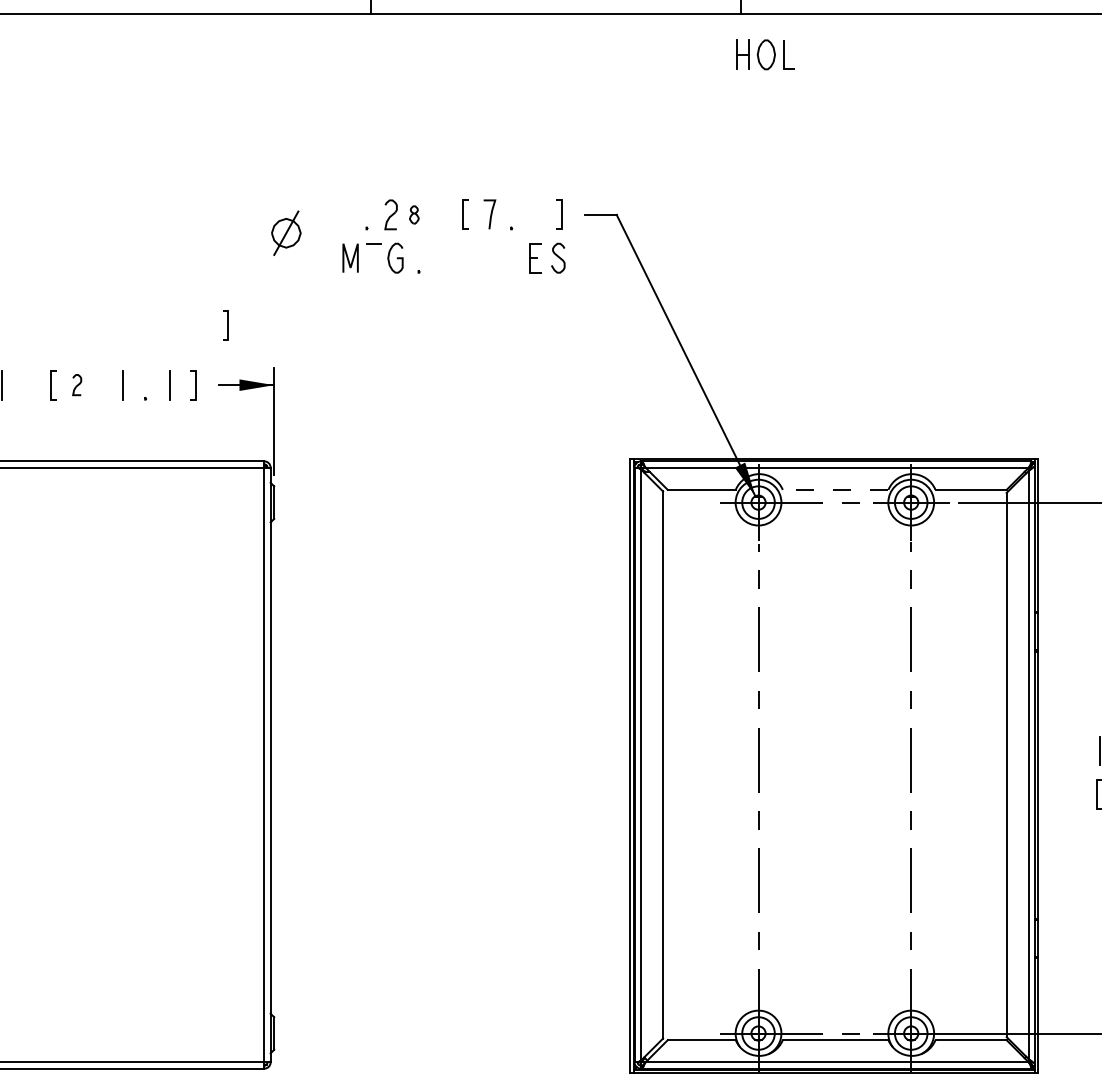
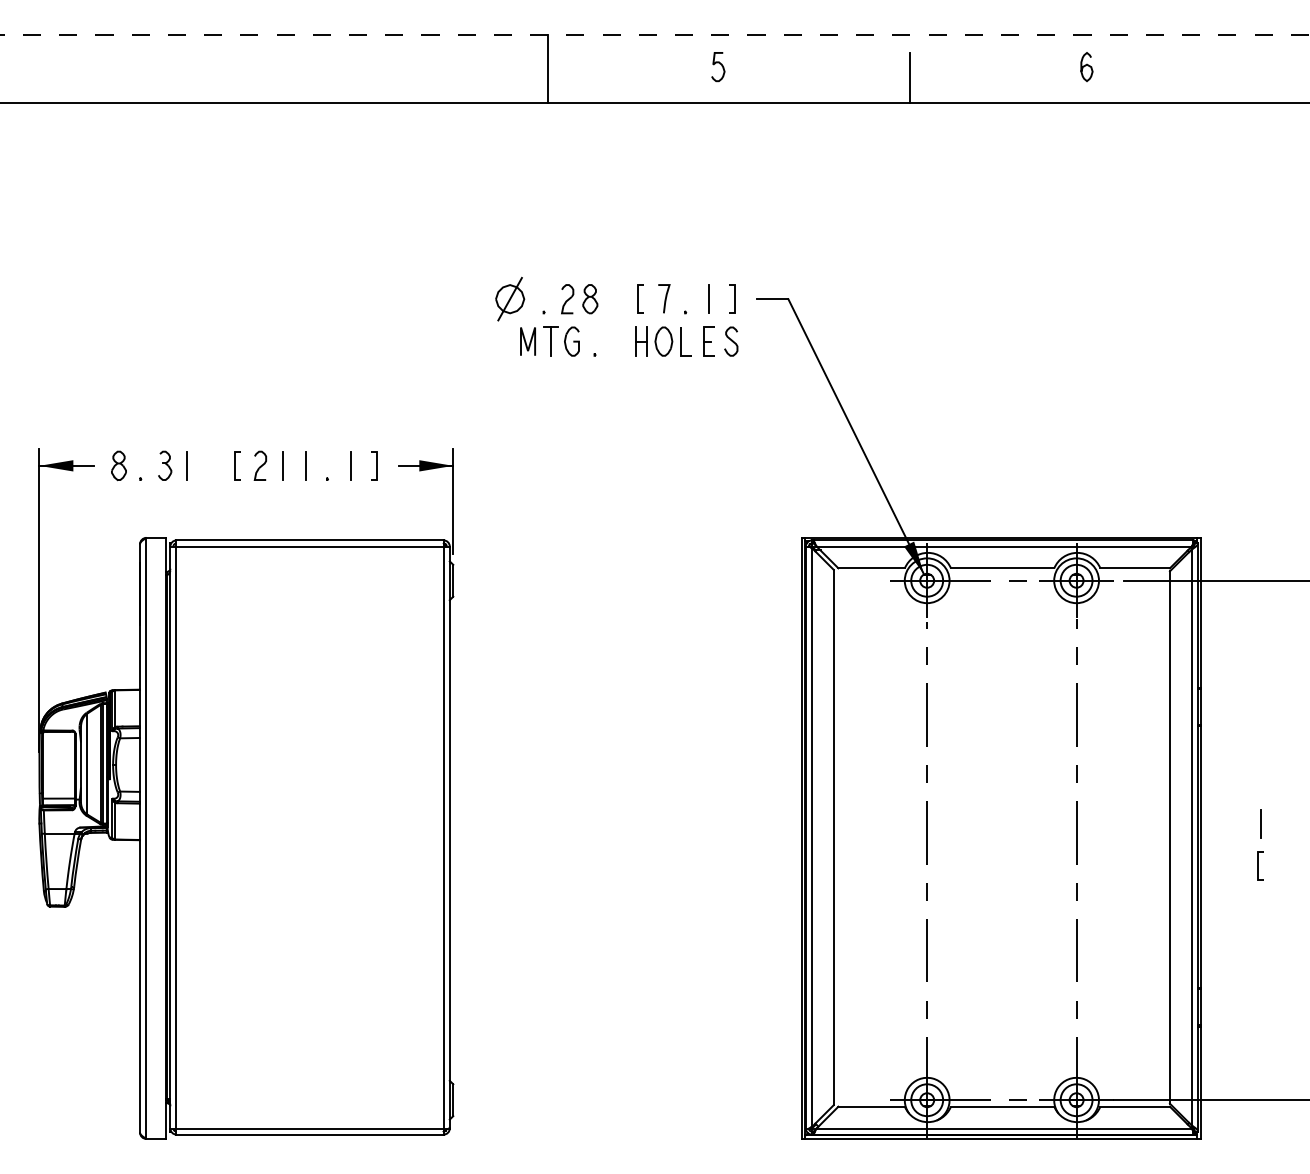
part: (766, 54) -> (663, 341), moved
part: (414, 215) -> (590, 299), size x1.67
line: (536, 215) -> (709, 299), added
part: (286, 232) -> (510, 298), moved
line: (373, 258) -> (550, 341), added
line: (228, 325) -> (408, 407), removed
part: (77, 384) -> (260, 465), size x1.43
line: (100, 384) -> (283, 465), added
line: (835, 490) -> (1002, 568), dashed -> solid

